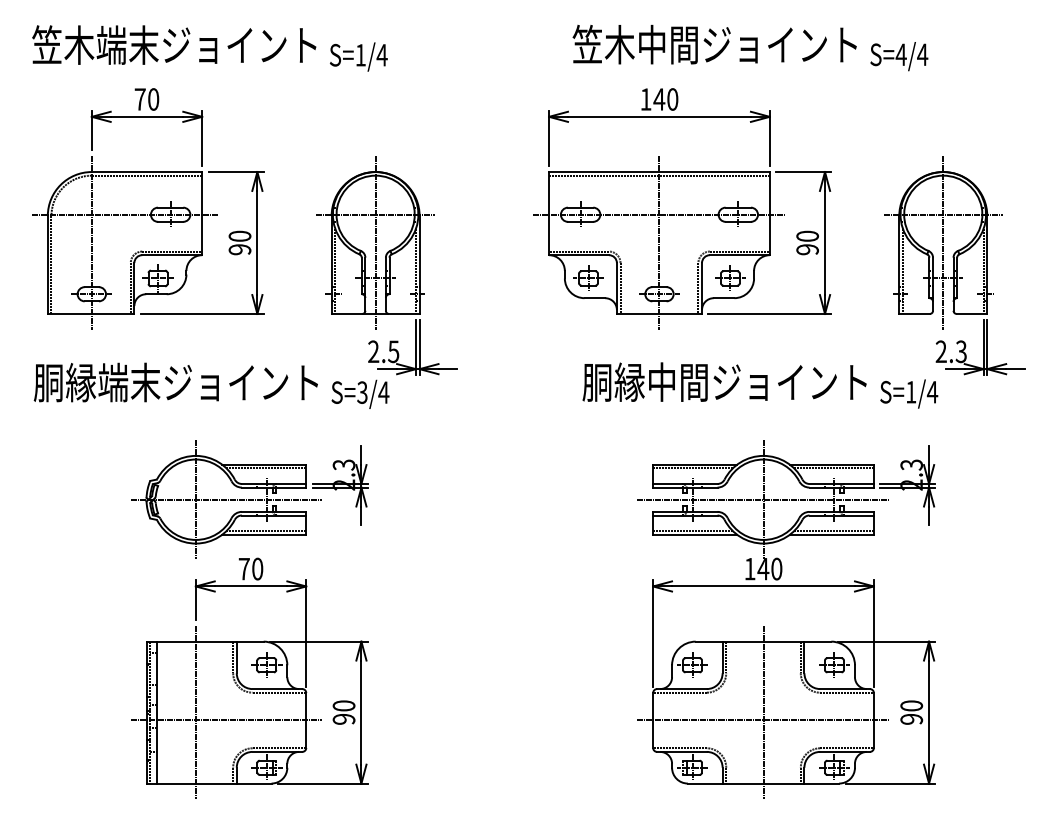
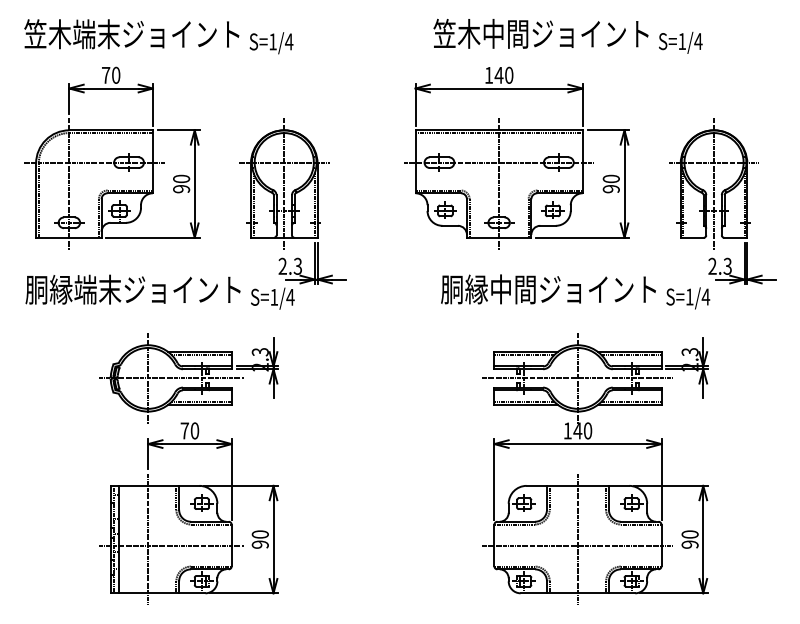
text: (901, 54) -> (682, 41), S=4/4 -> S=1/4
text: (394, 350) -> (298, 265), 2.5 -> 2.3
text: (362, 391) -> (274, 296), S=3/4 -> S=1/4

